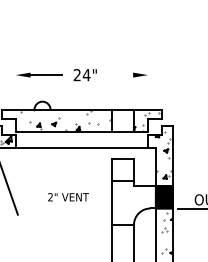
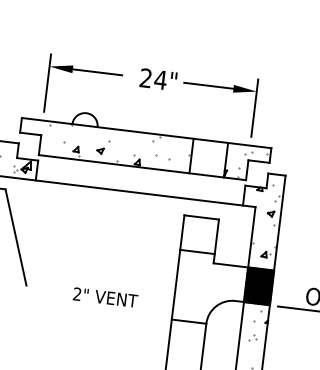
line: (117, 75) -> (208, 86), added
line: (15, 85) -> (47, 82), added
line: (148, 85) -> (255, 107), added
text: (68, 197) -> (105, 297), moved

